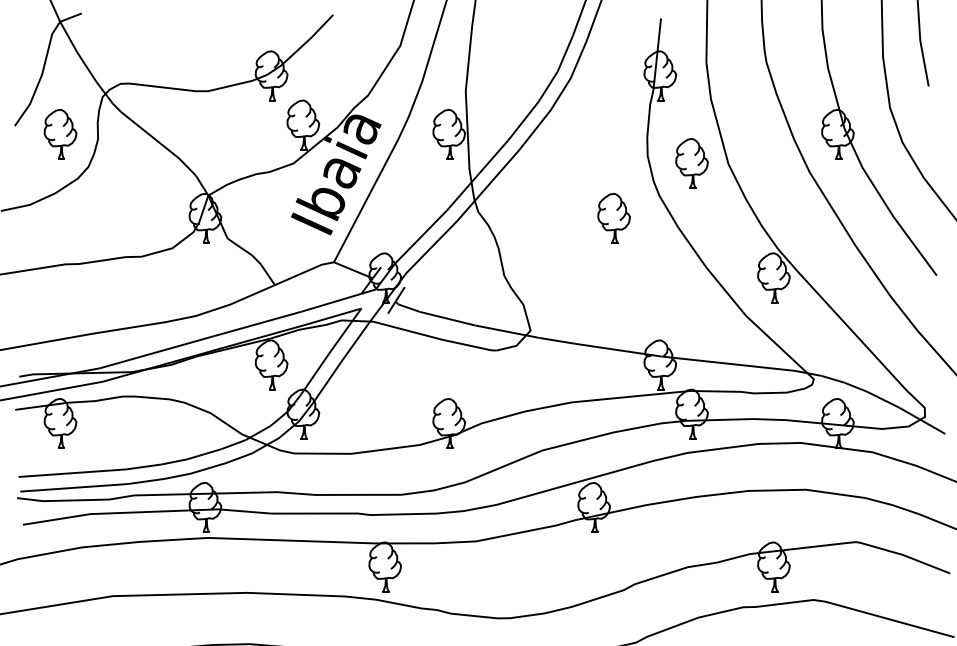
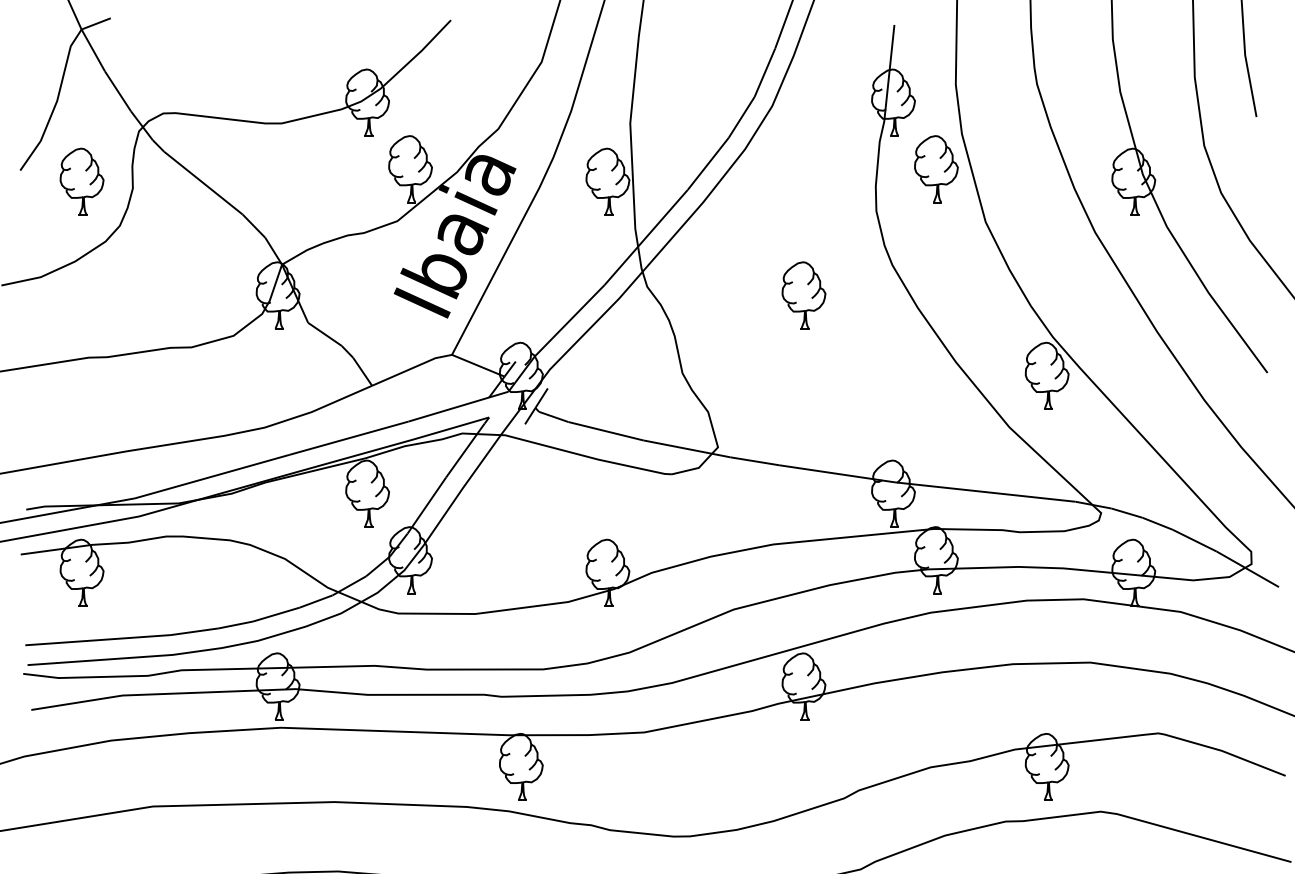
part: (692, 163) -> (936, 169), moved
part: (613, 218) -> (803, 295), moved

